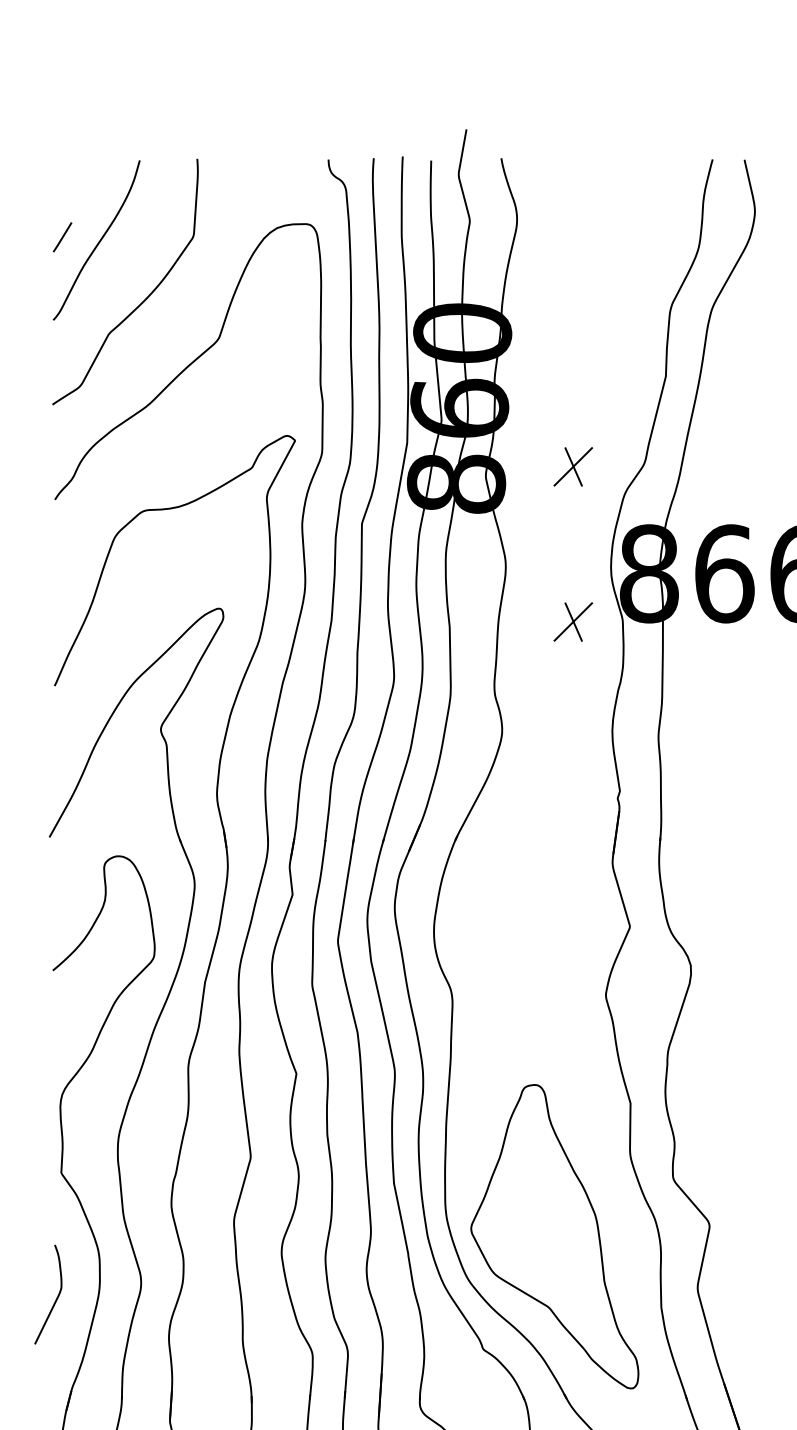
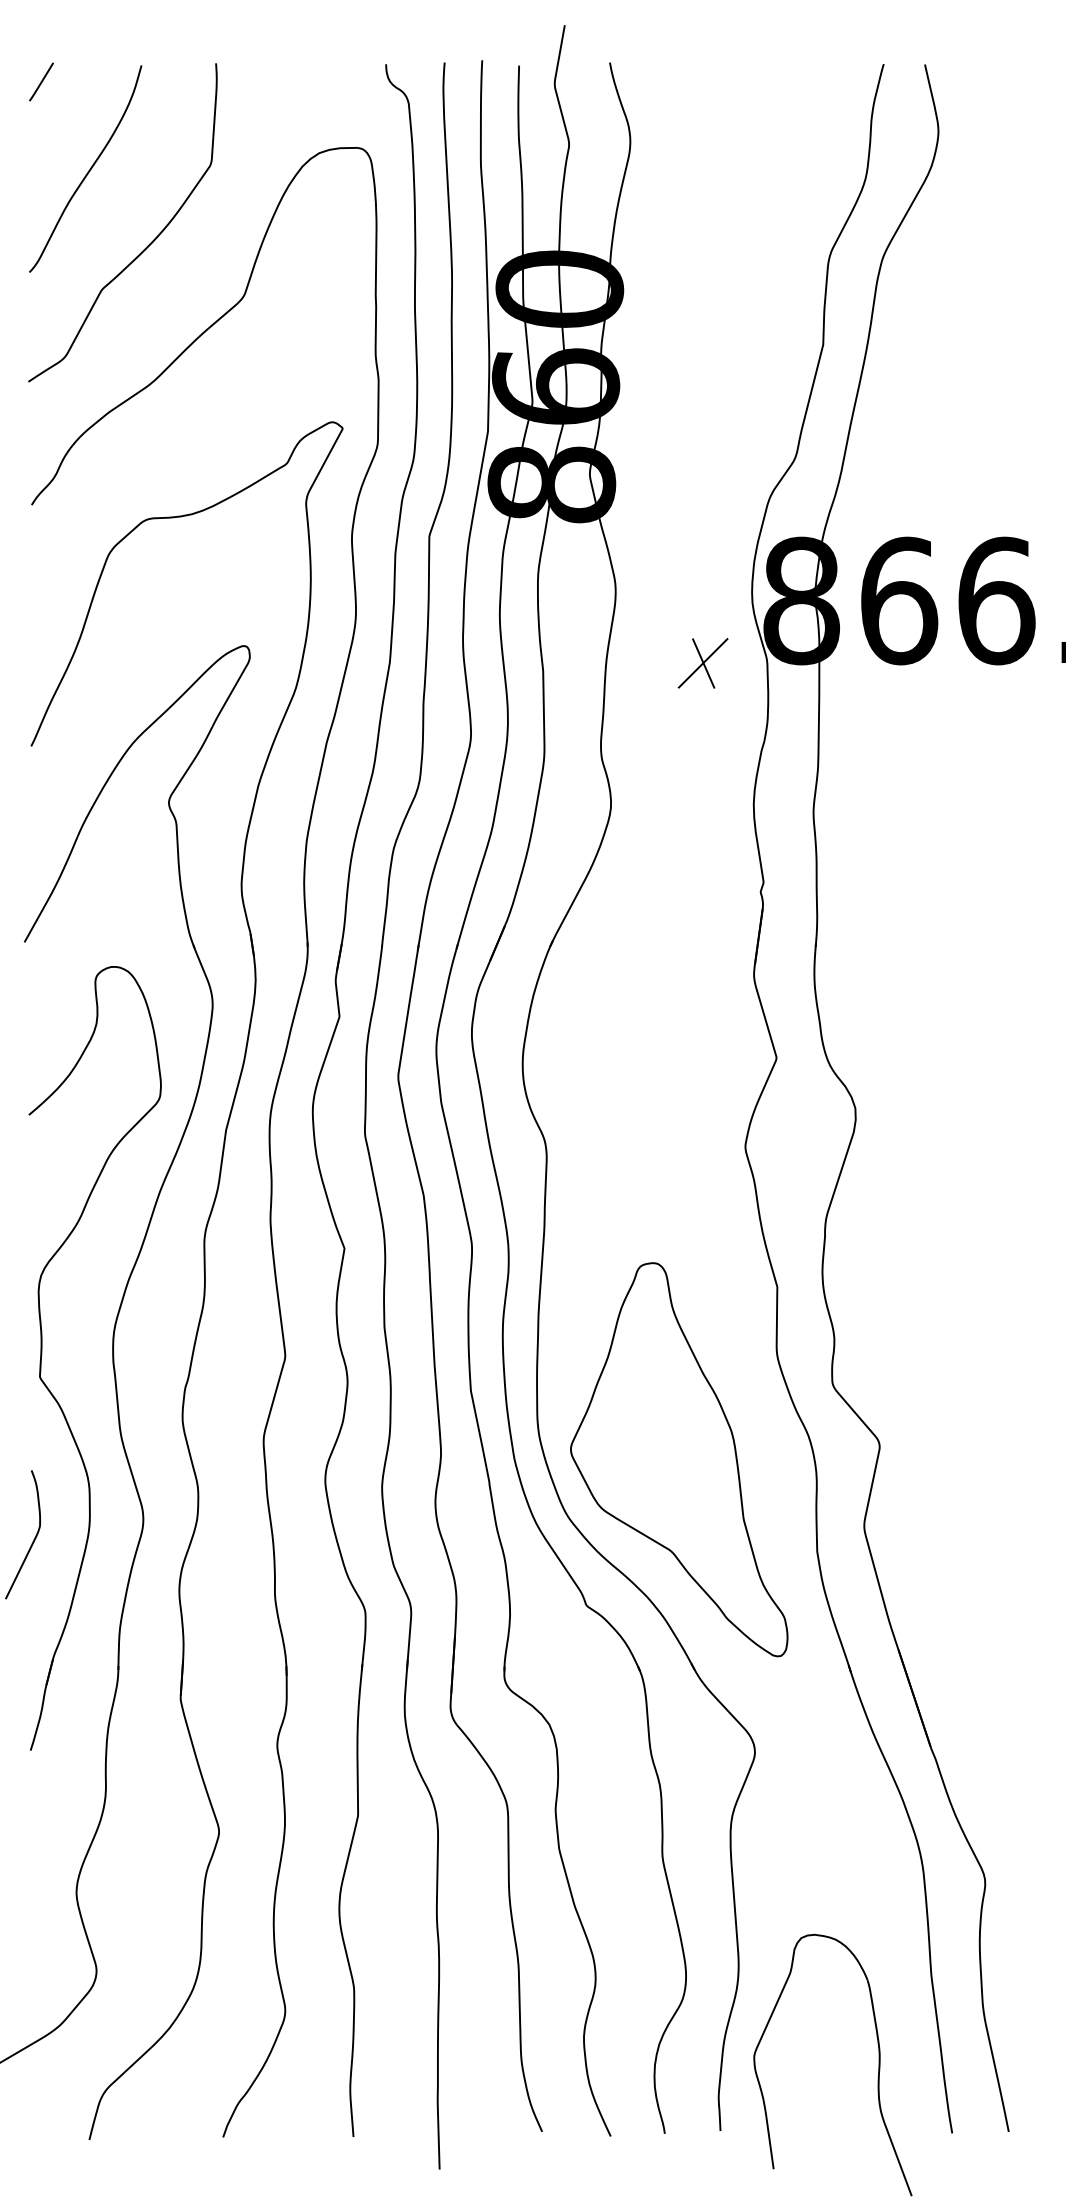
line: (62, 236) -> (41, 81), moved
part: (572, 466) -> (702, 462), removed

